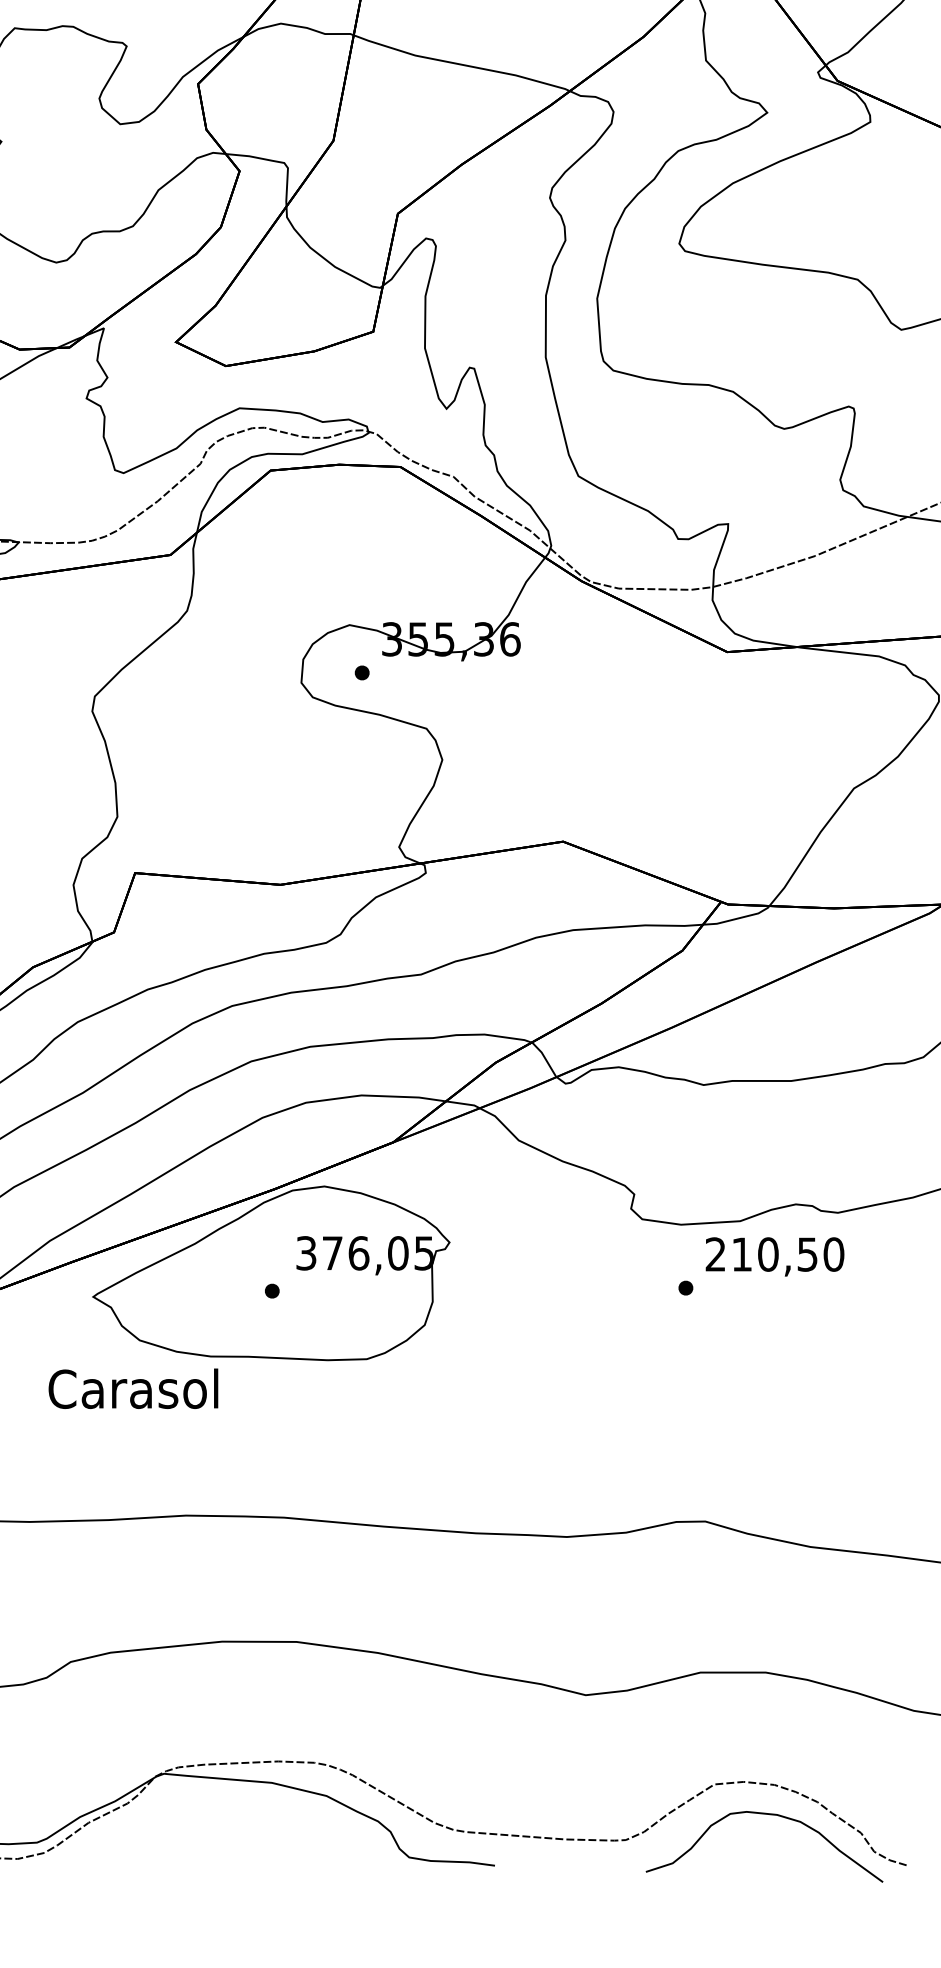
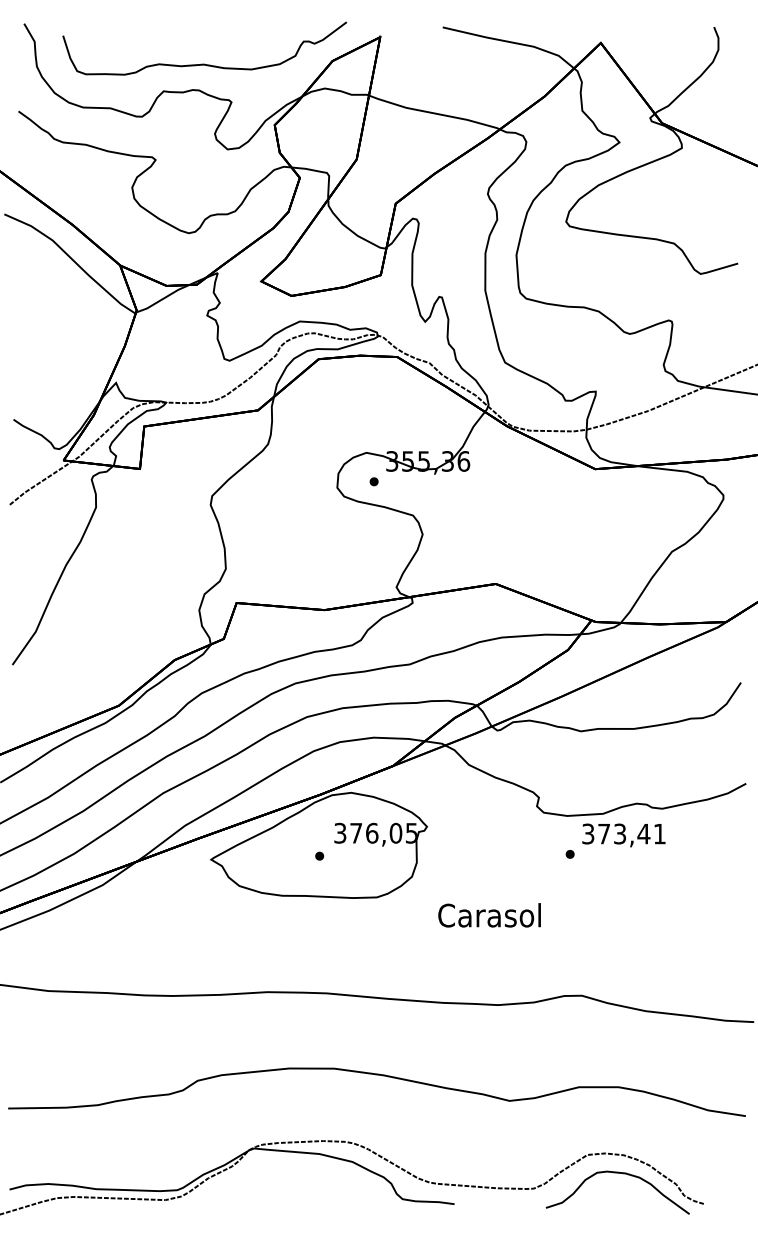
text: (775, 1253) -> (624, 833), 210,50 -> 373,41
text: (133, 1389) -> (489, 915), moved

